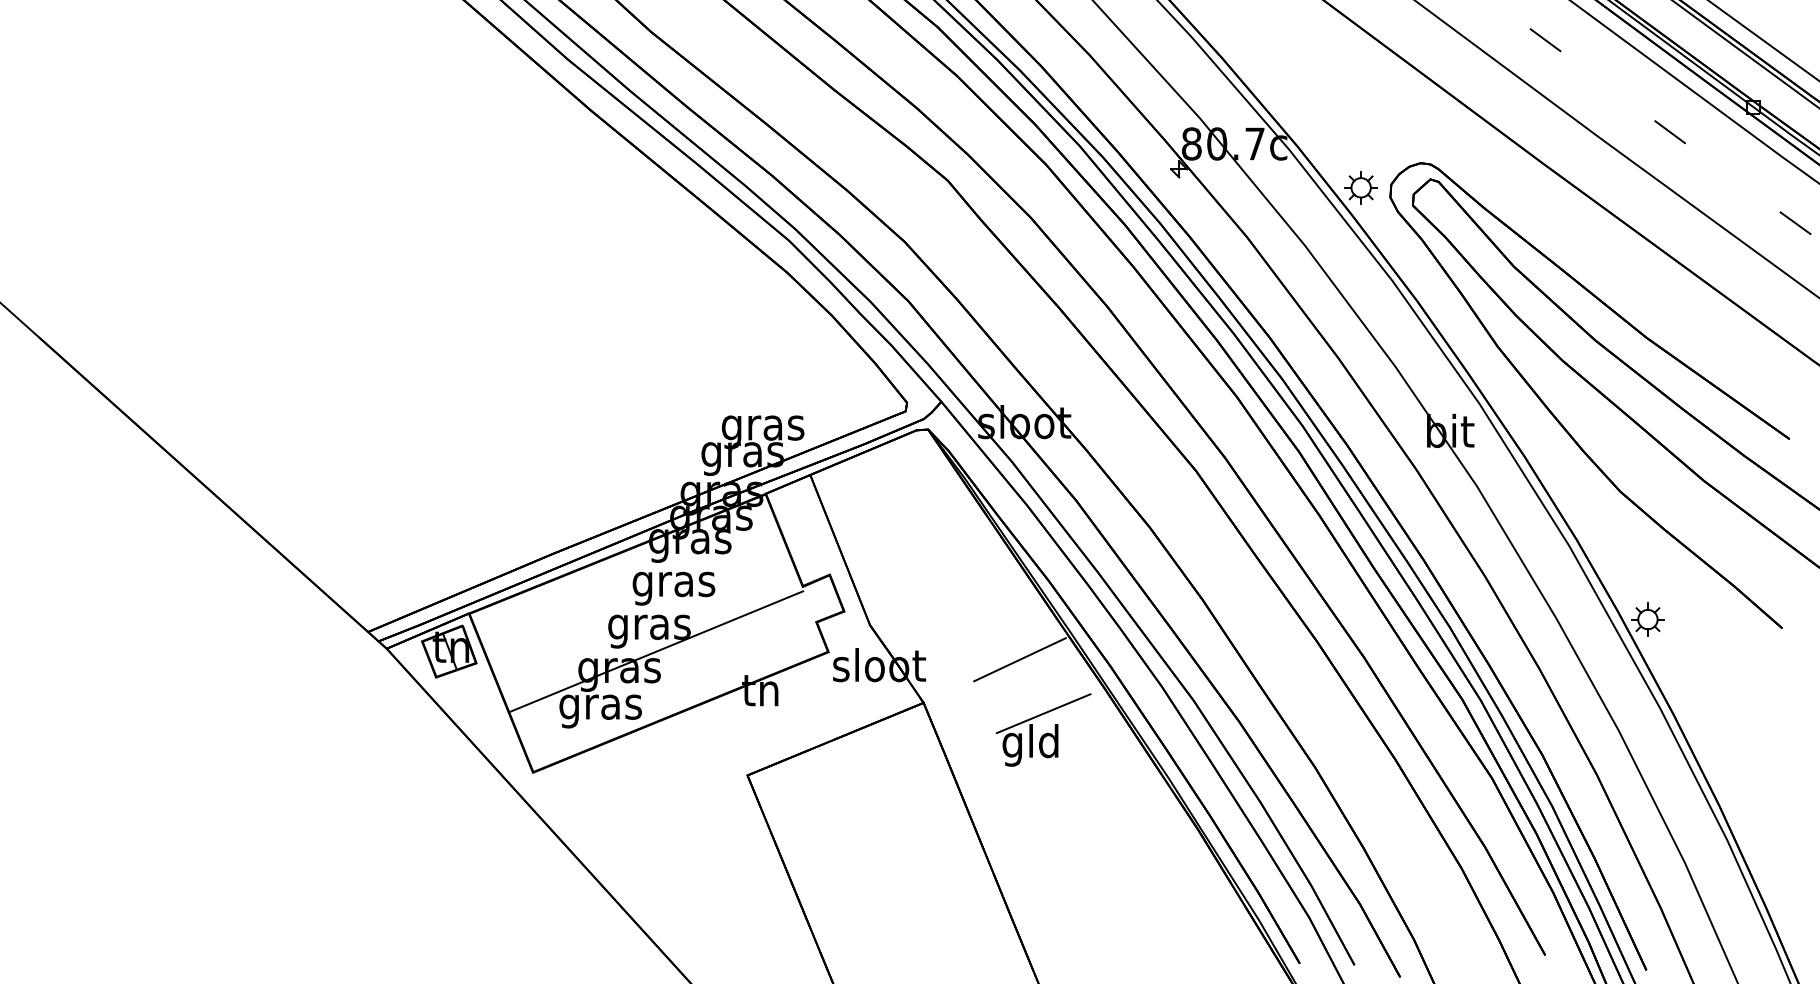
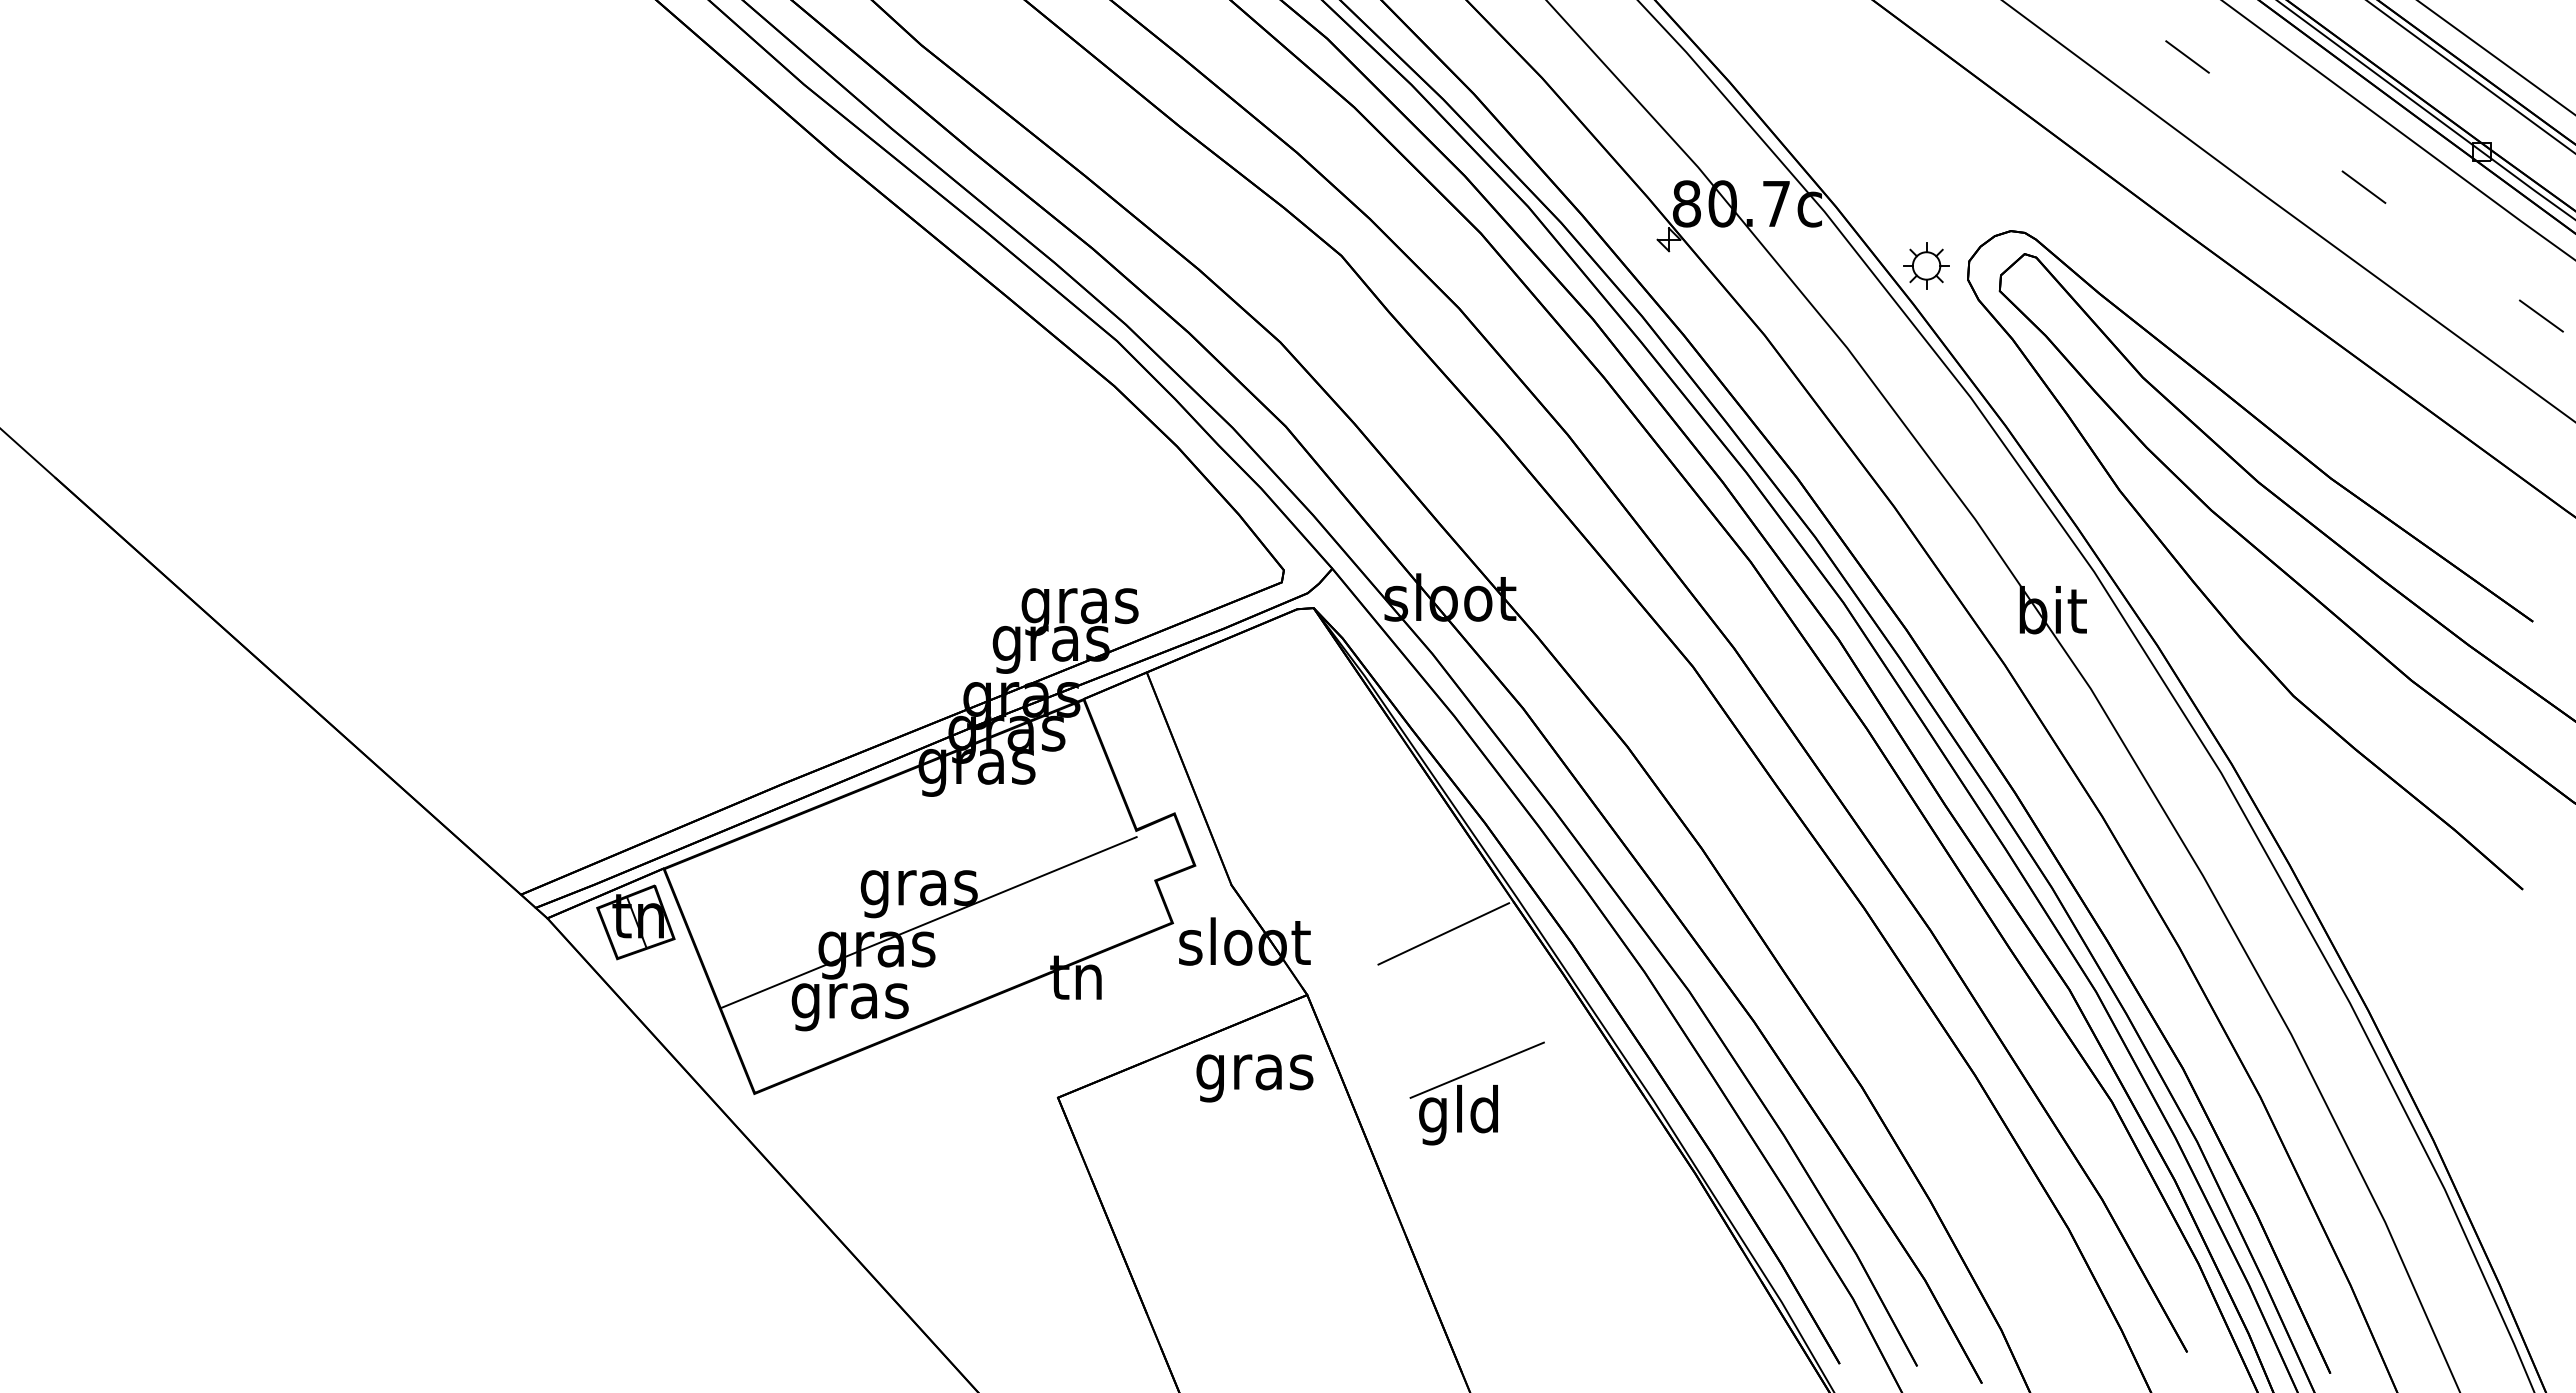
text: (673, 588) -> (1254, 1078), moved
part: (1647, 619) -> (2332, 876), removed
part: (1043, 730) -> (1476, 1093), moved

